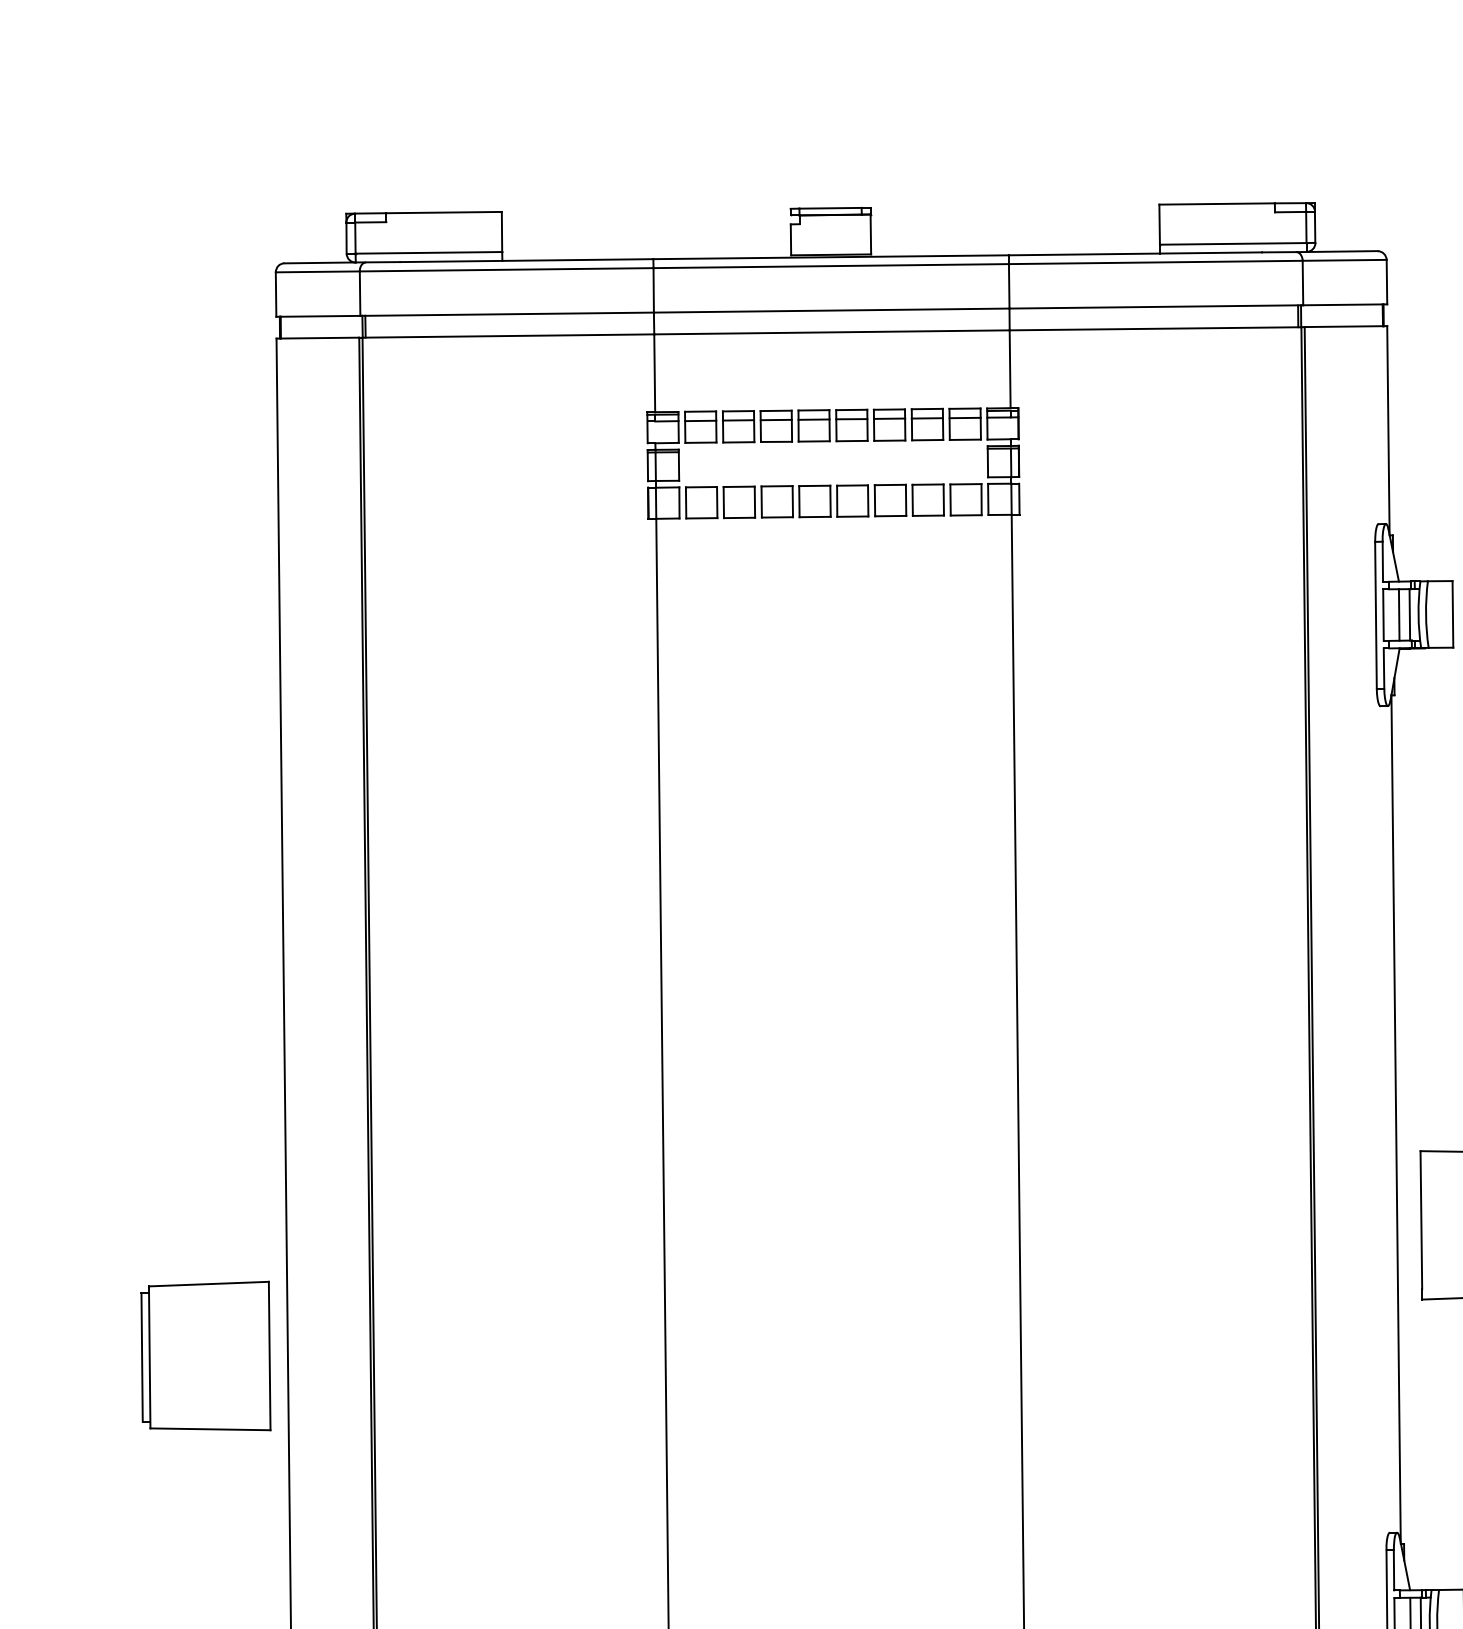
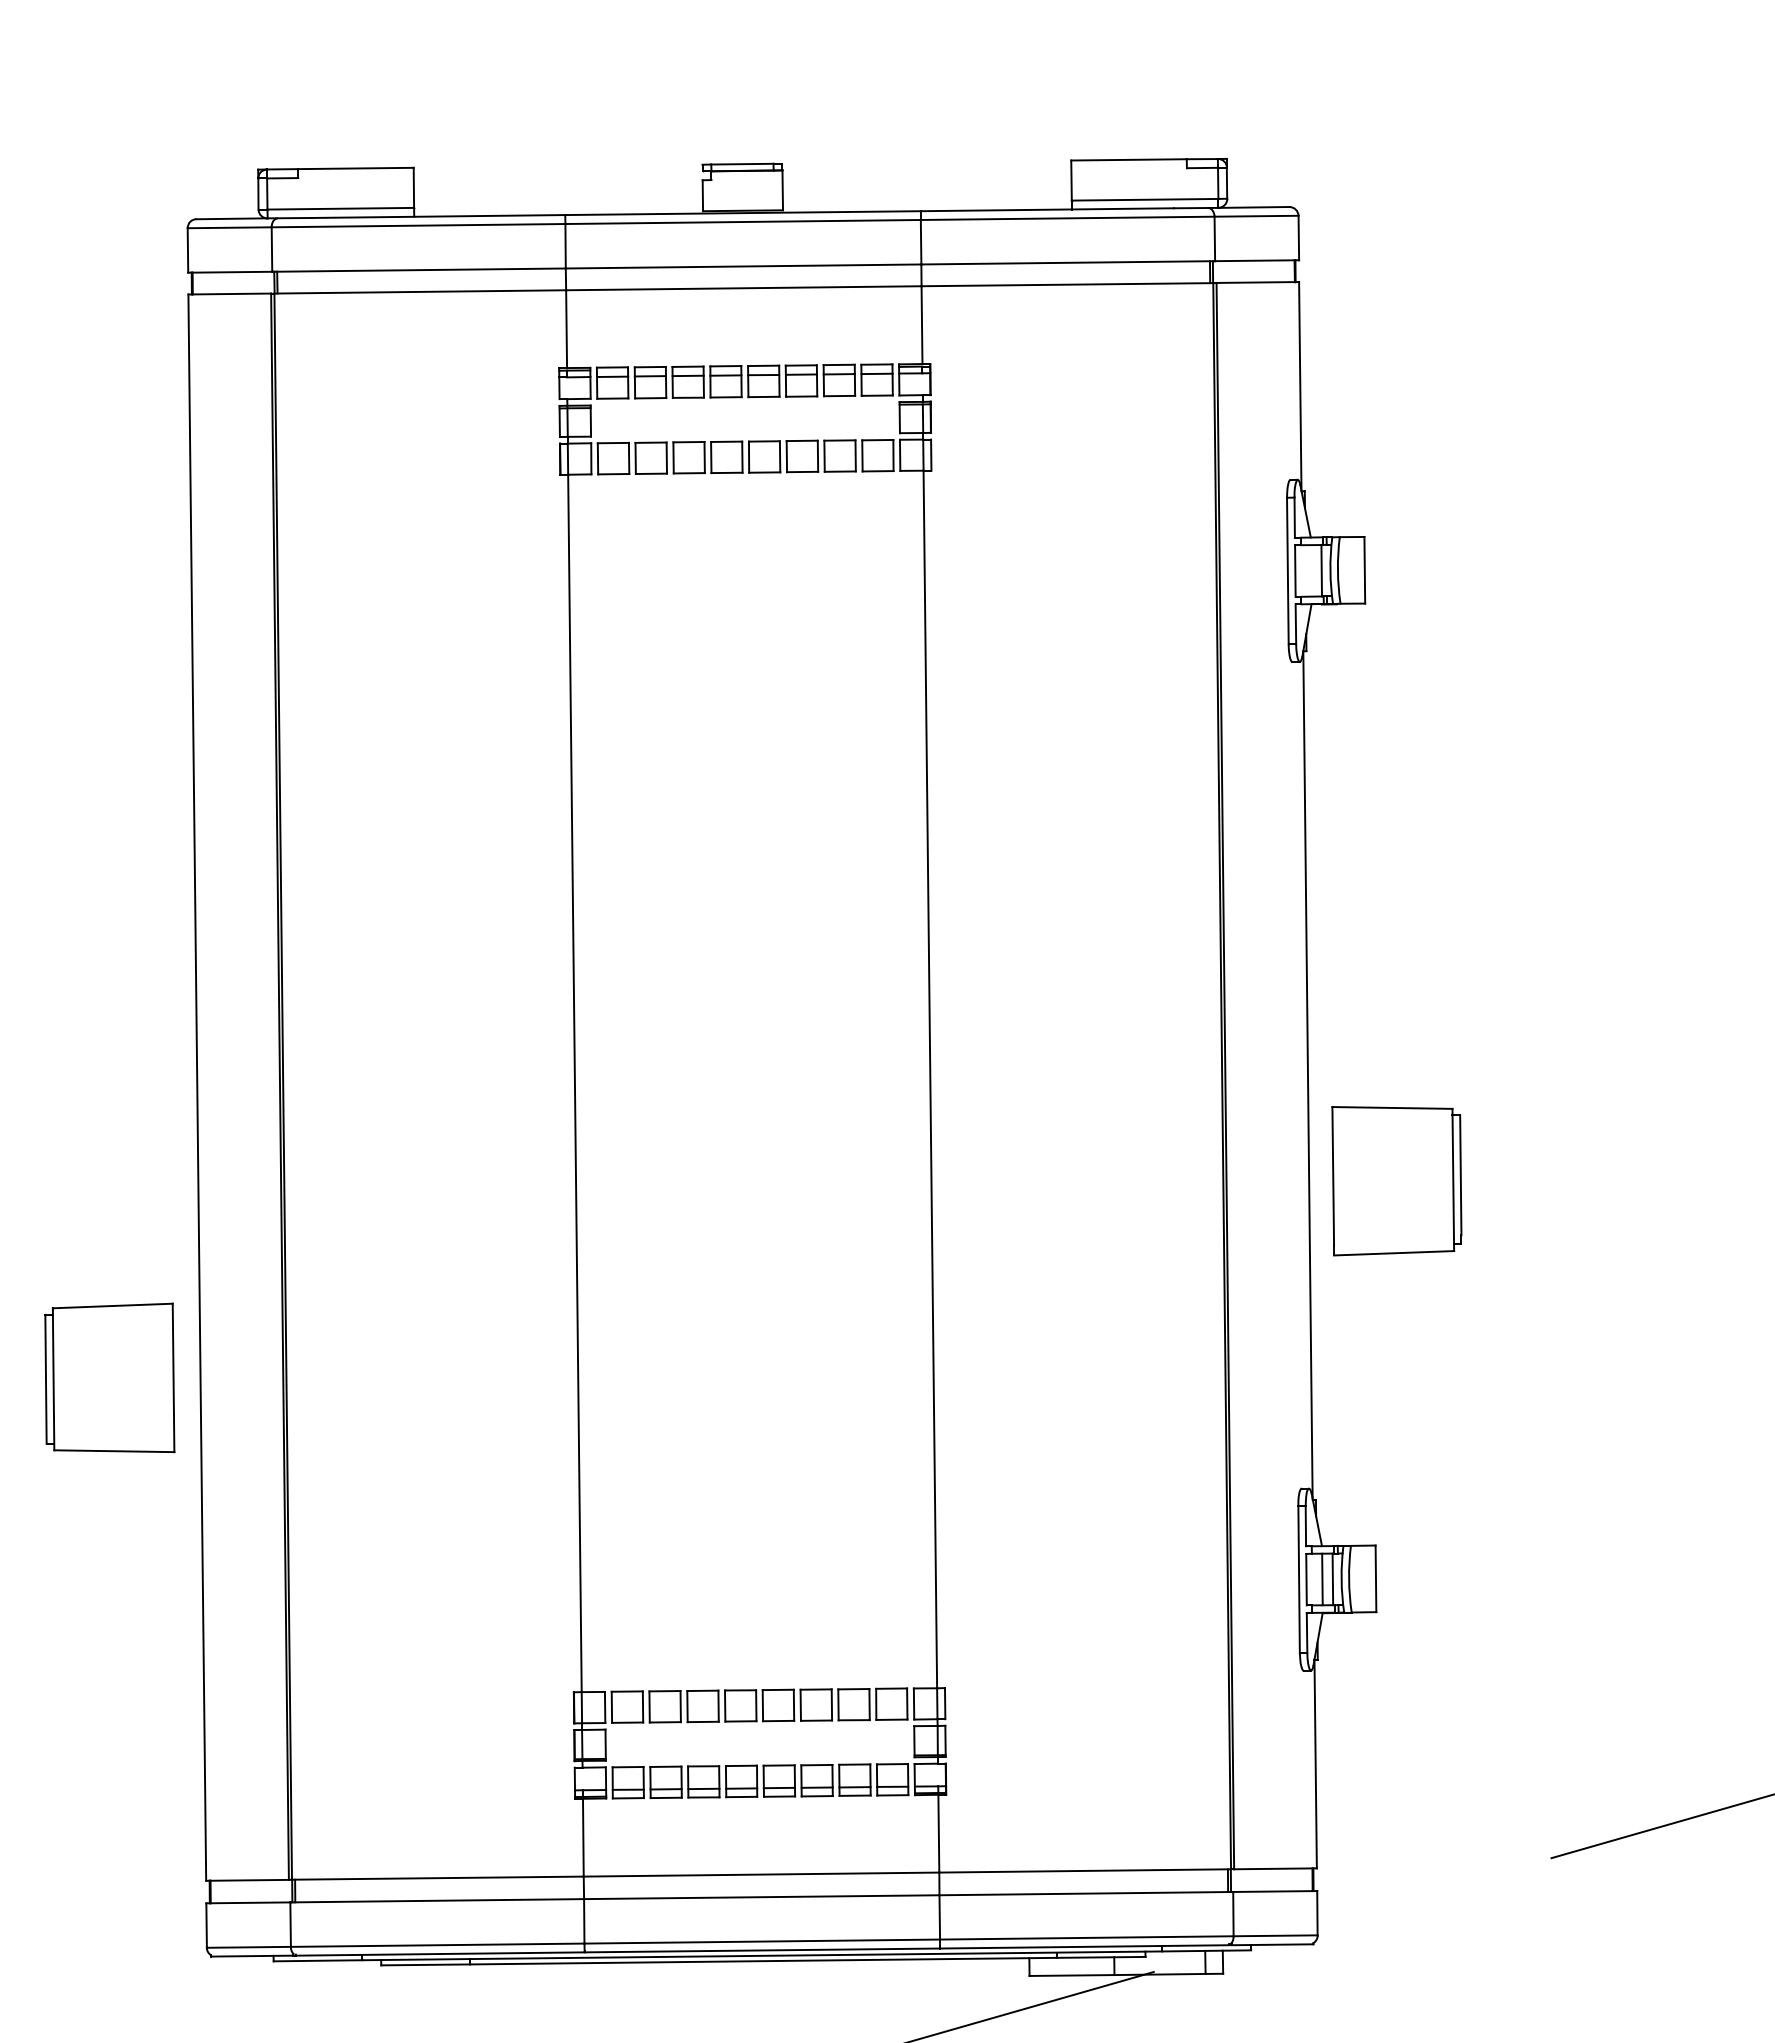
line: (1398, 614) -> (1310, 570), removed
part: (205, 1355) -> (109, 1377), moved

